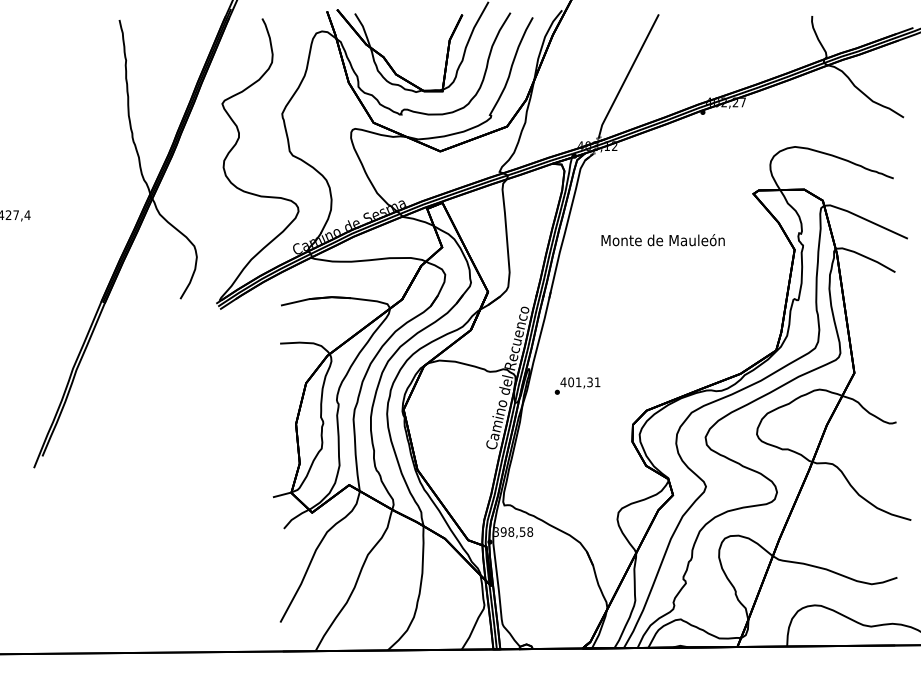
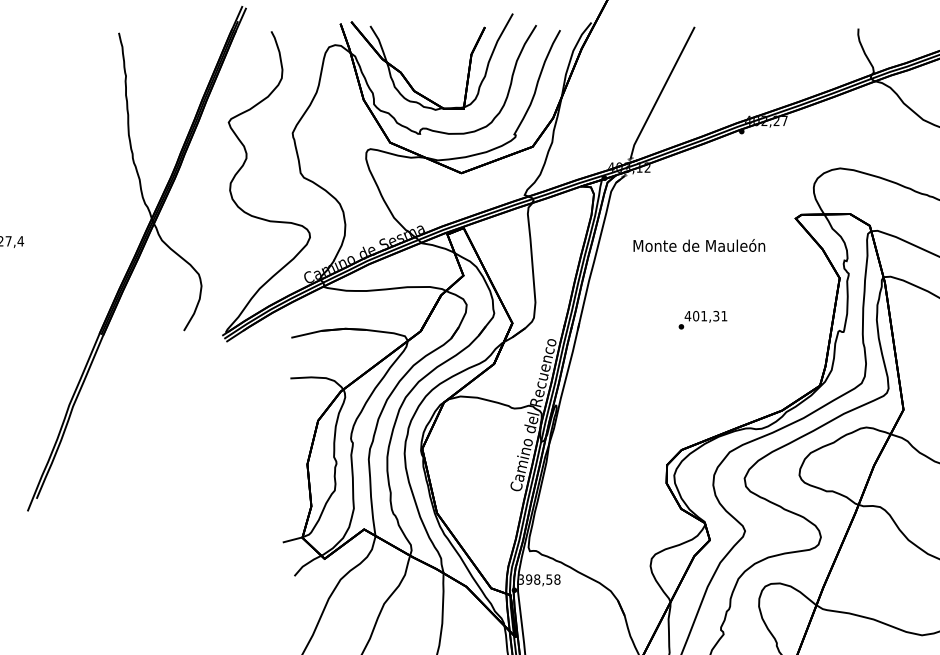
text: (662, 240) -> (698, 245), moved
text: (577, 385) -> (702, 319), moved

